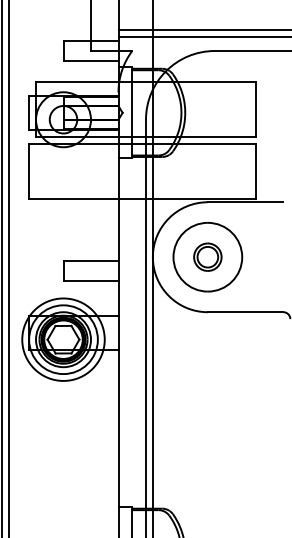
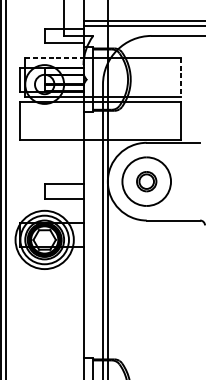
line: (77, 81) -> (54, 57), solid -> dashed
line: (255, 109) -> (180, 77), solid -> dashed

